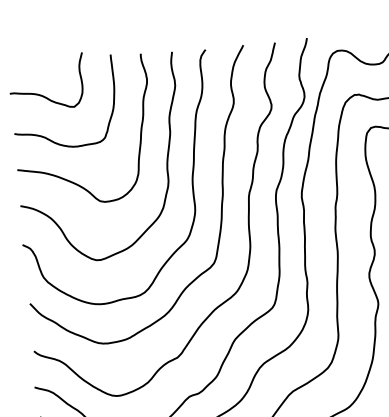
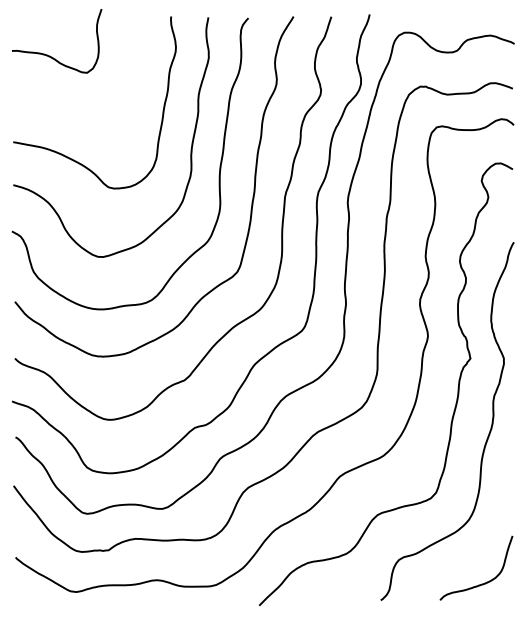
curve: (46, 137) -> (51, 106), removed

